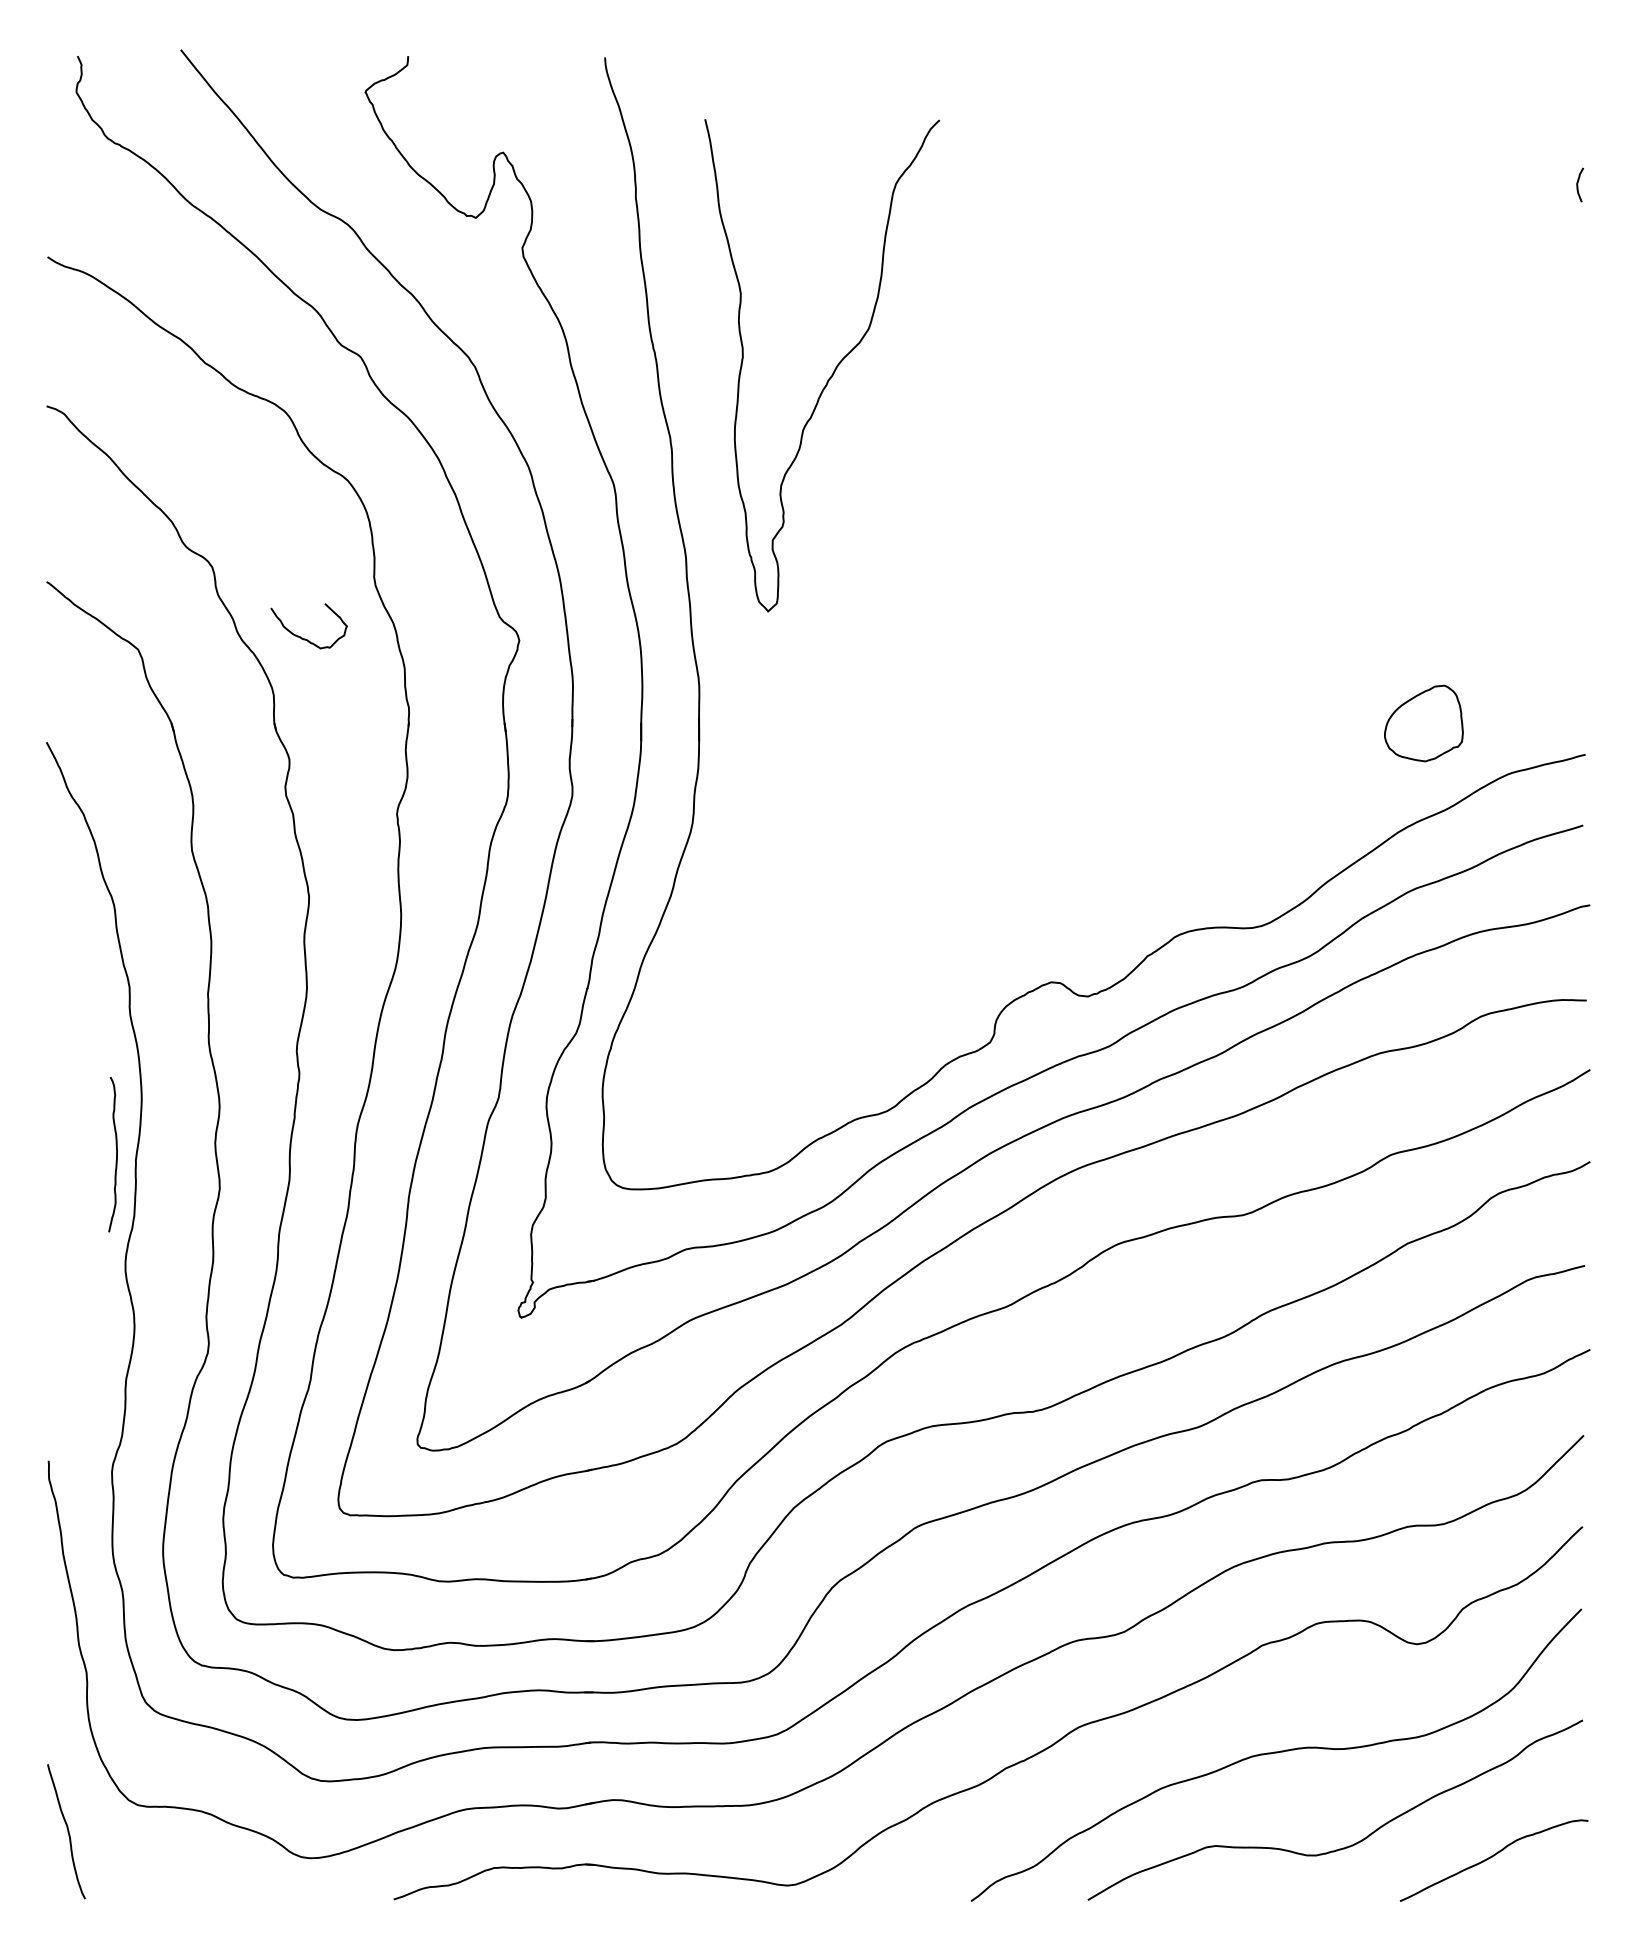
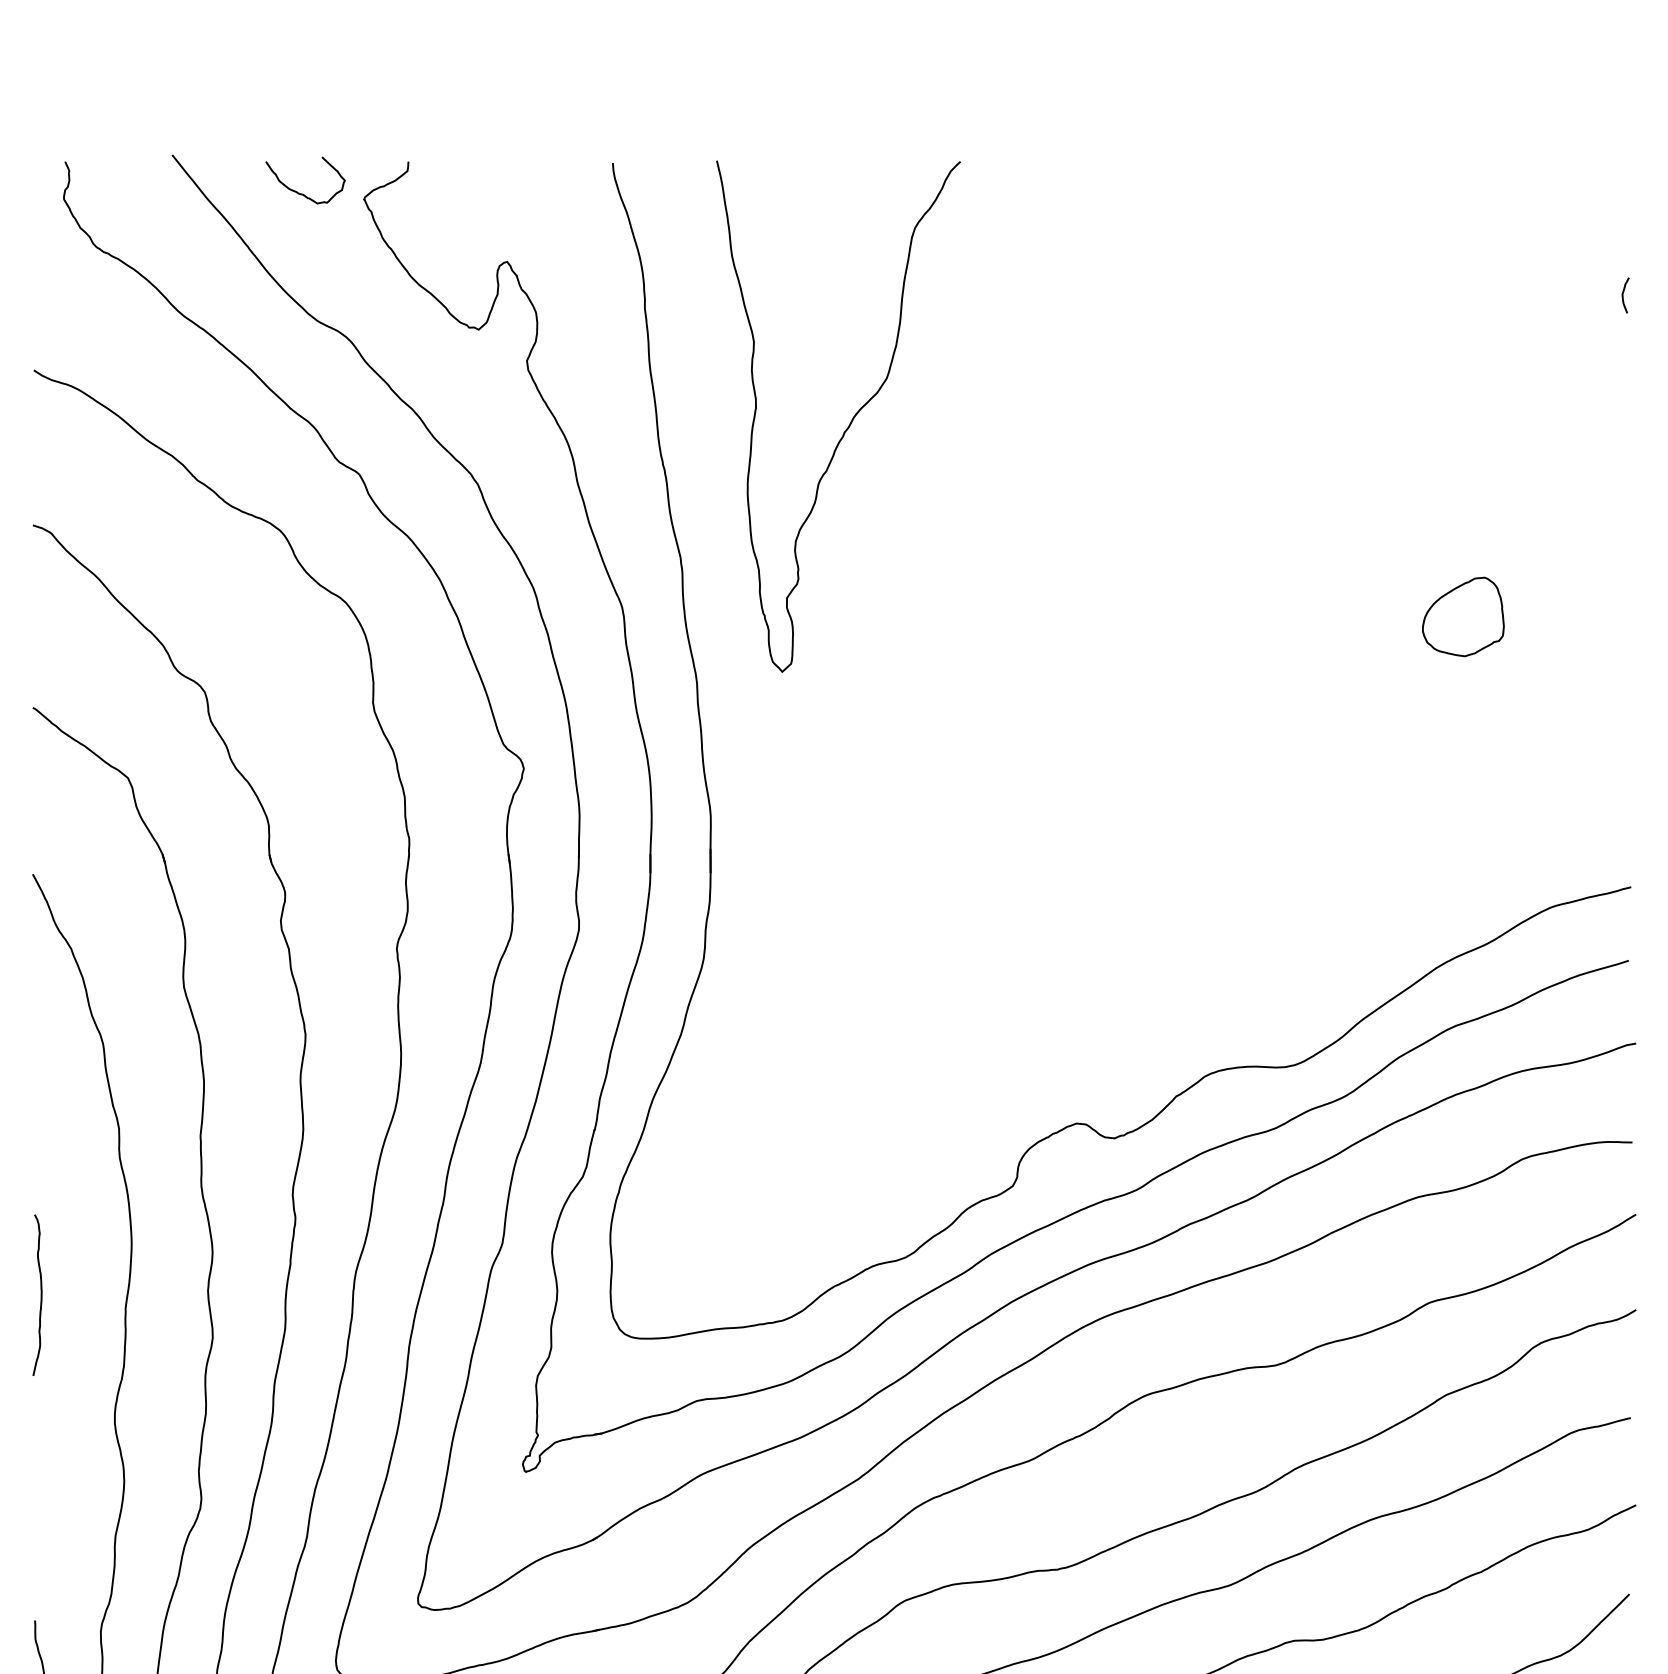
curve: (832, 372) -> (849, 423), moved
curve: (305, 638) -> (301, 193), moved
part: (1423, 723) -> (1462, 616), moved
curve: (116, 1154) -> (41, 1295), moved

